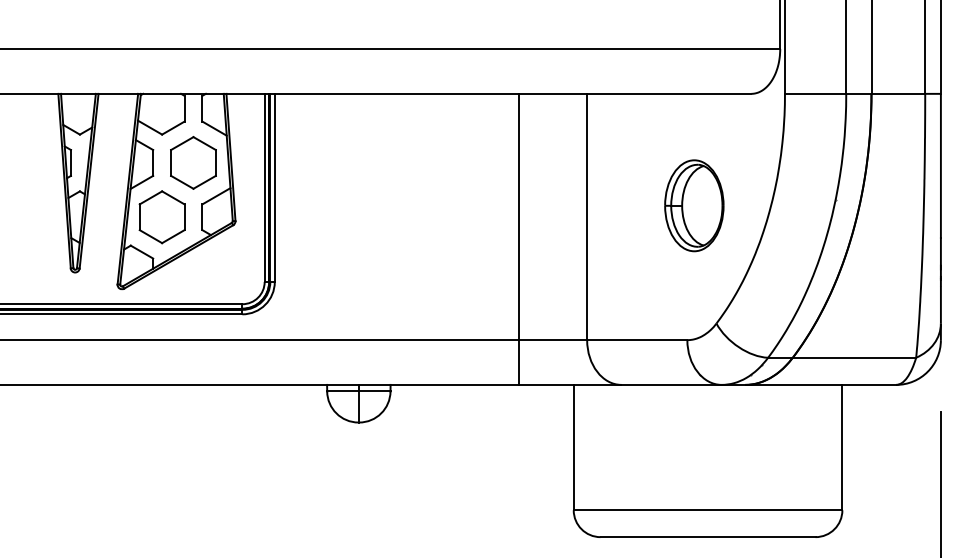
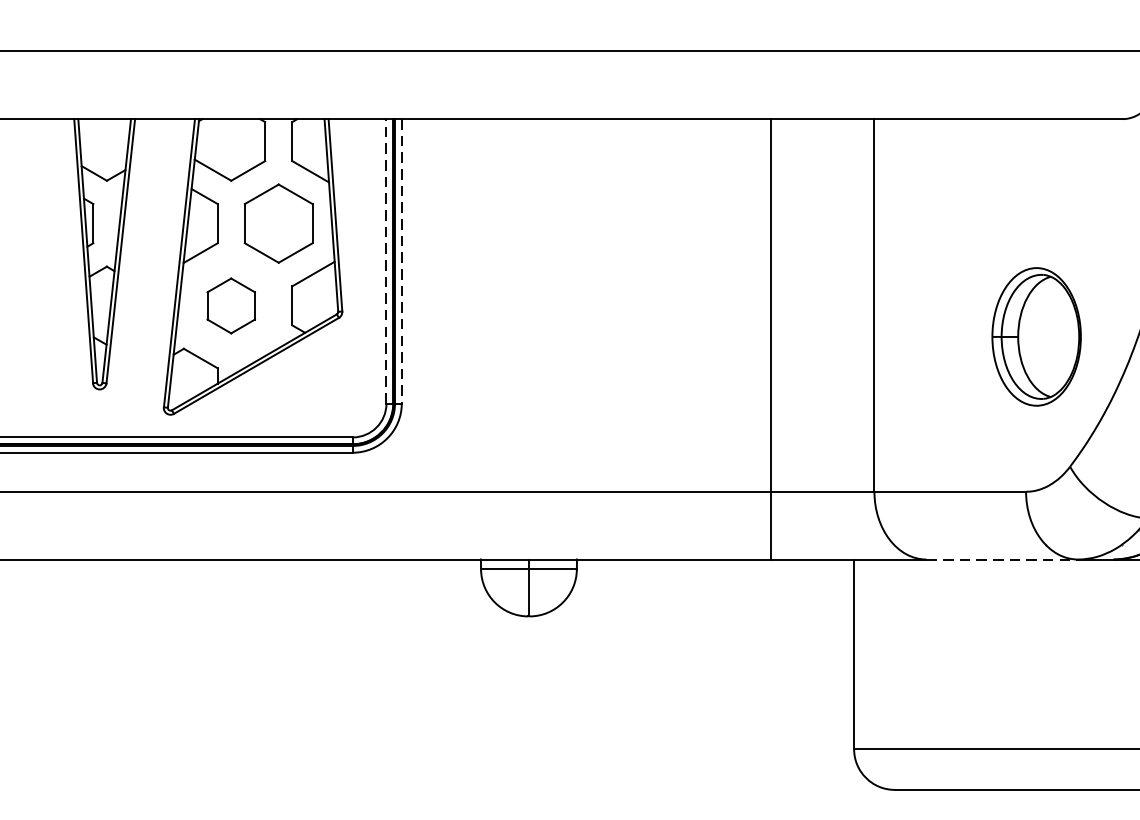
line: (264, 187) -> (386, 260), solid -> dashed
line: (274, 188) -> (401, 262), solid -> dashed
part: (694, 205) -> (1036, 336), moved
part: (161, 217) -> (230, 306), size x0.7
line: (672, 384) -> (1003, 558), solid -> dashed

